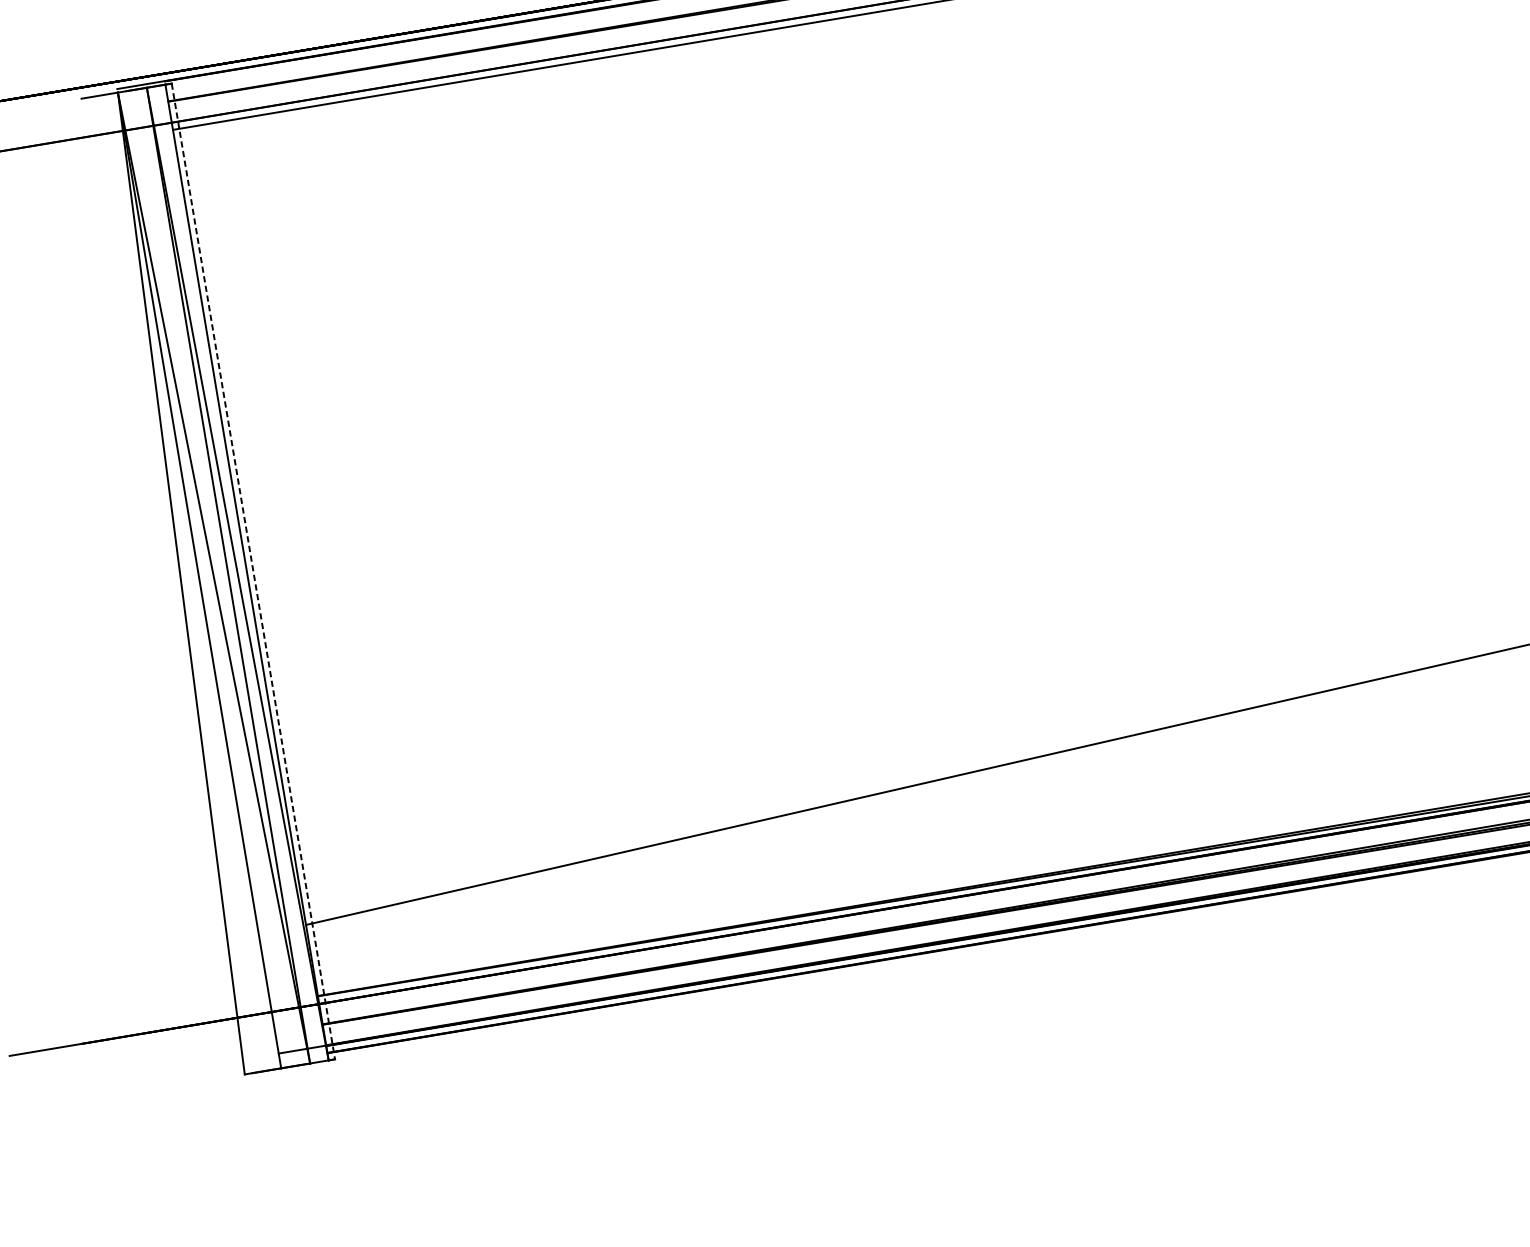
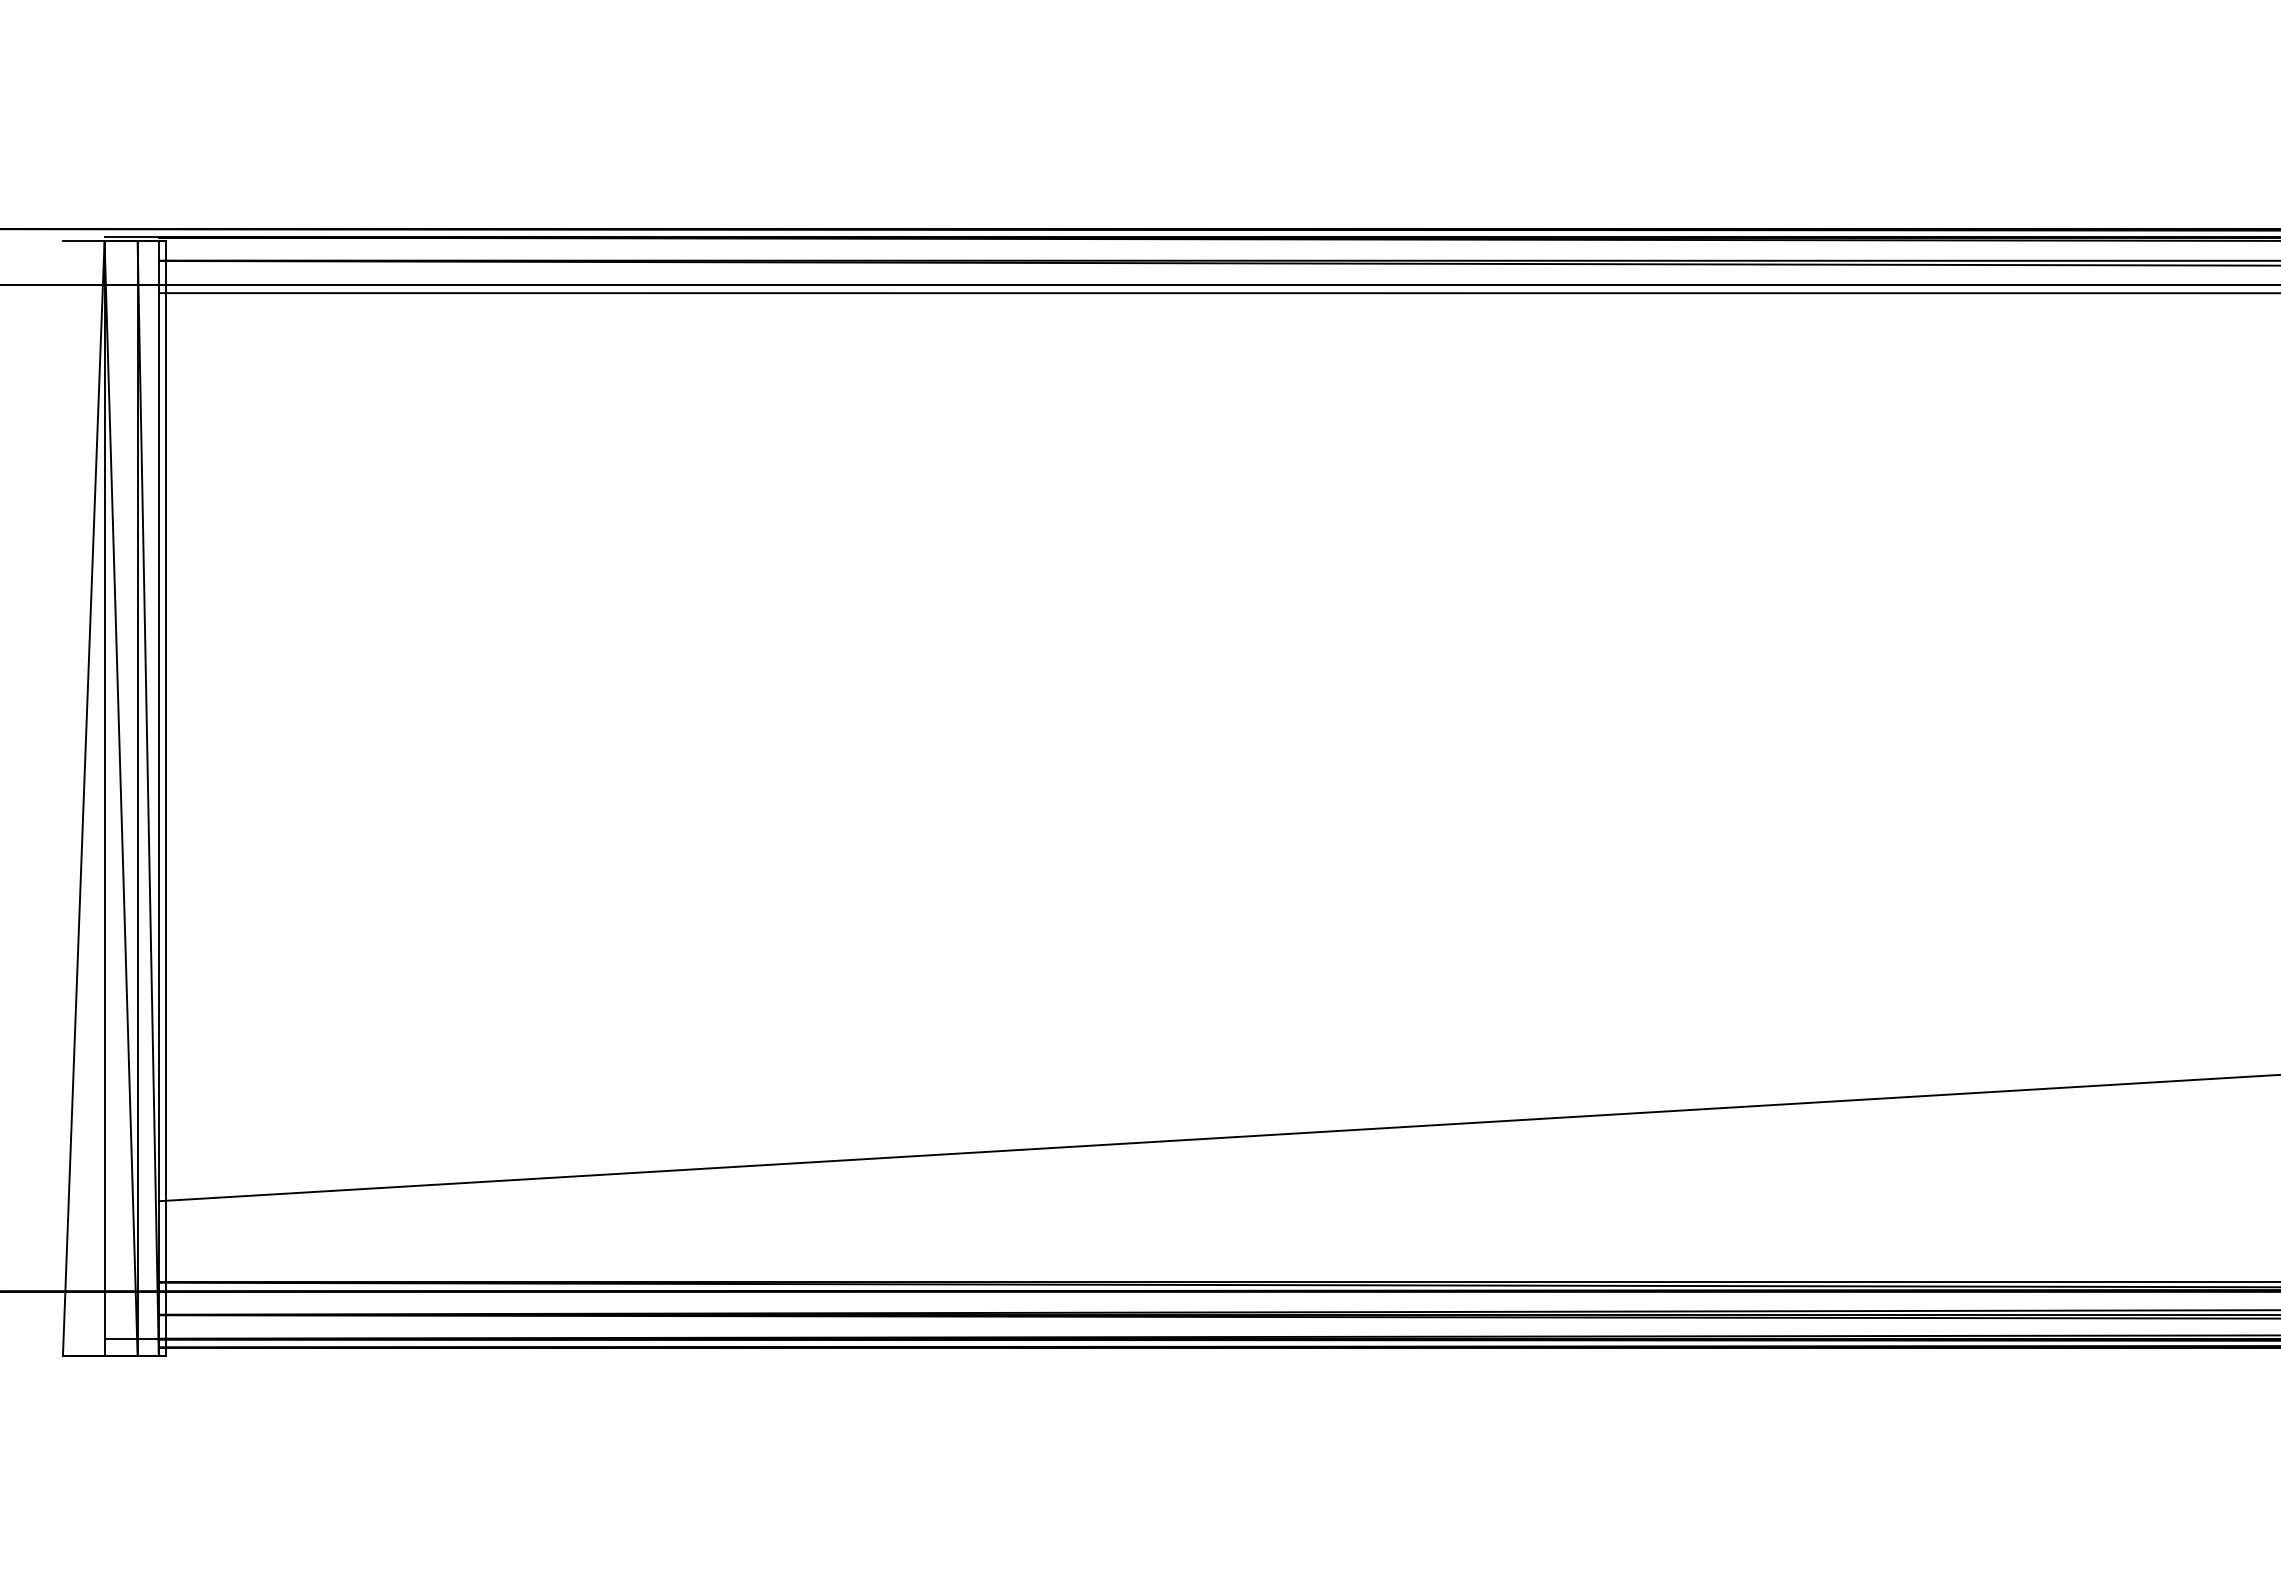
line: (253, 572) -> (166, 799), dashed -> solid

